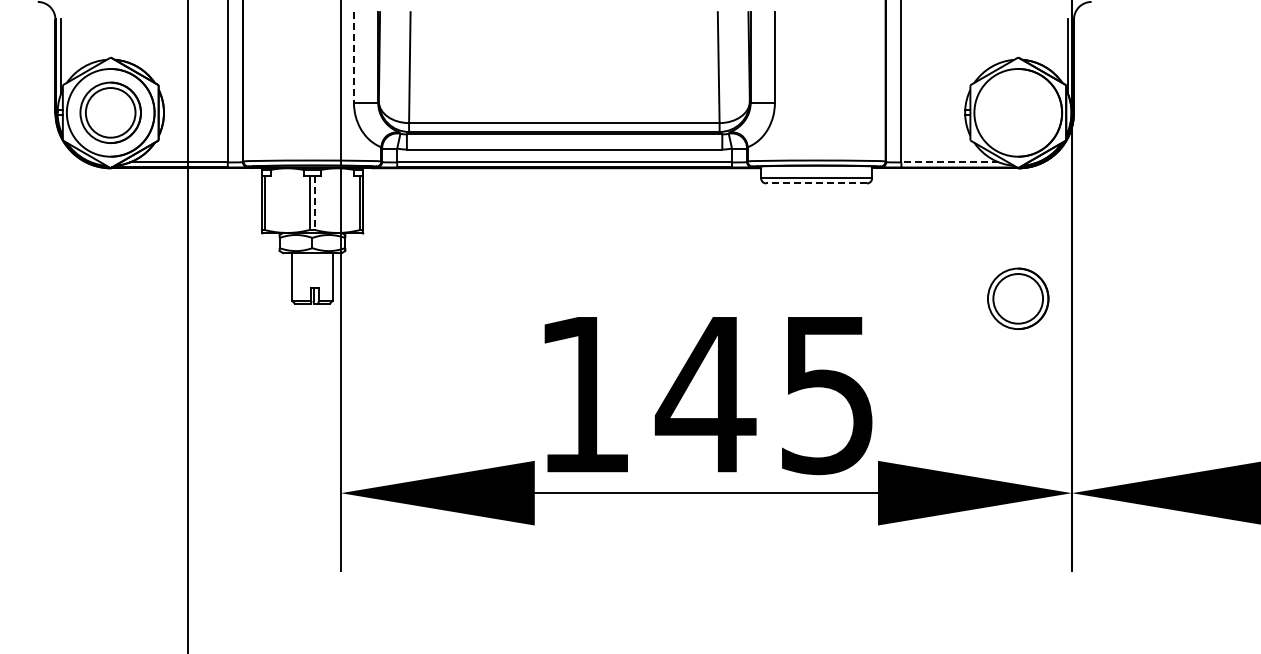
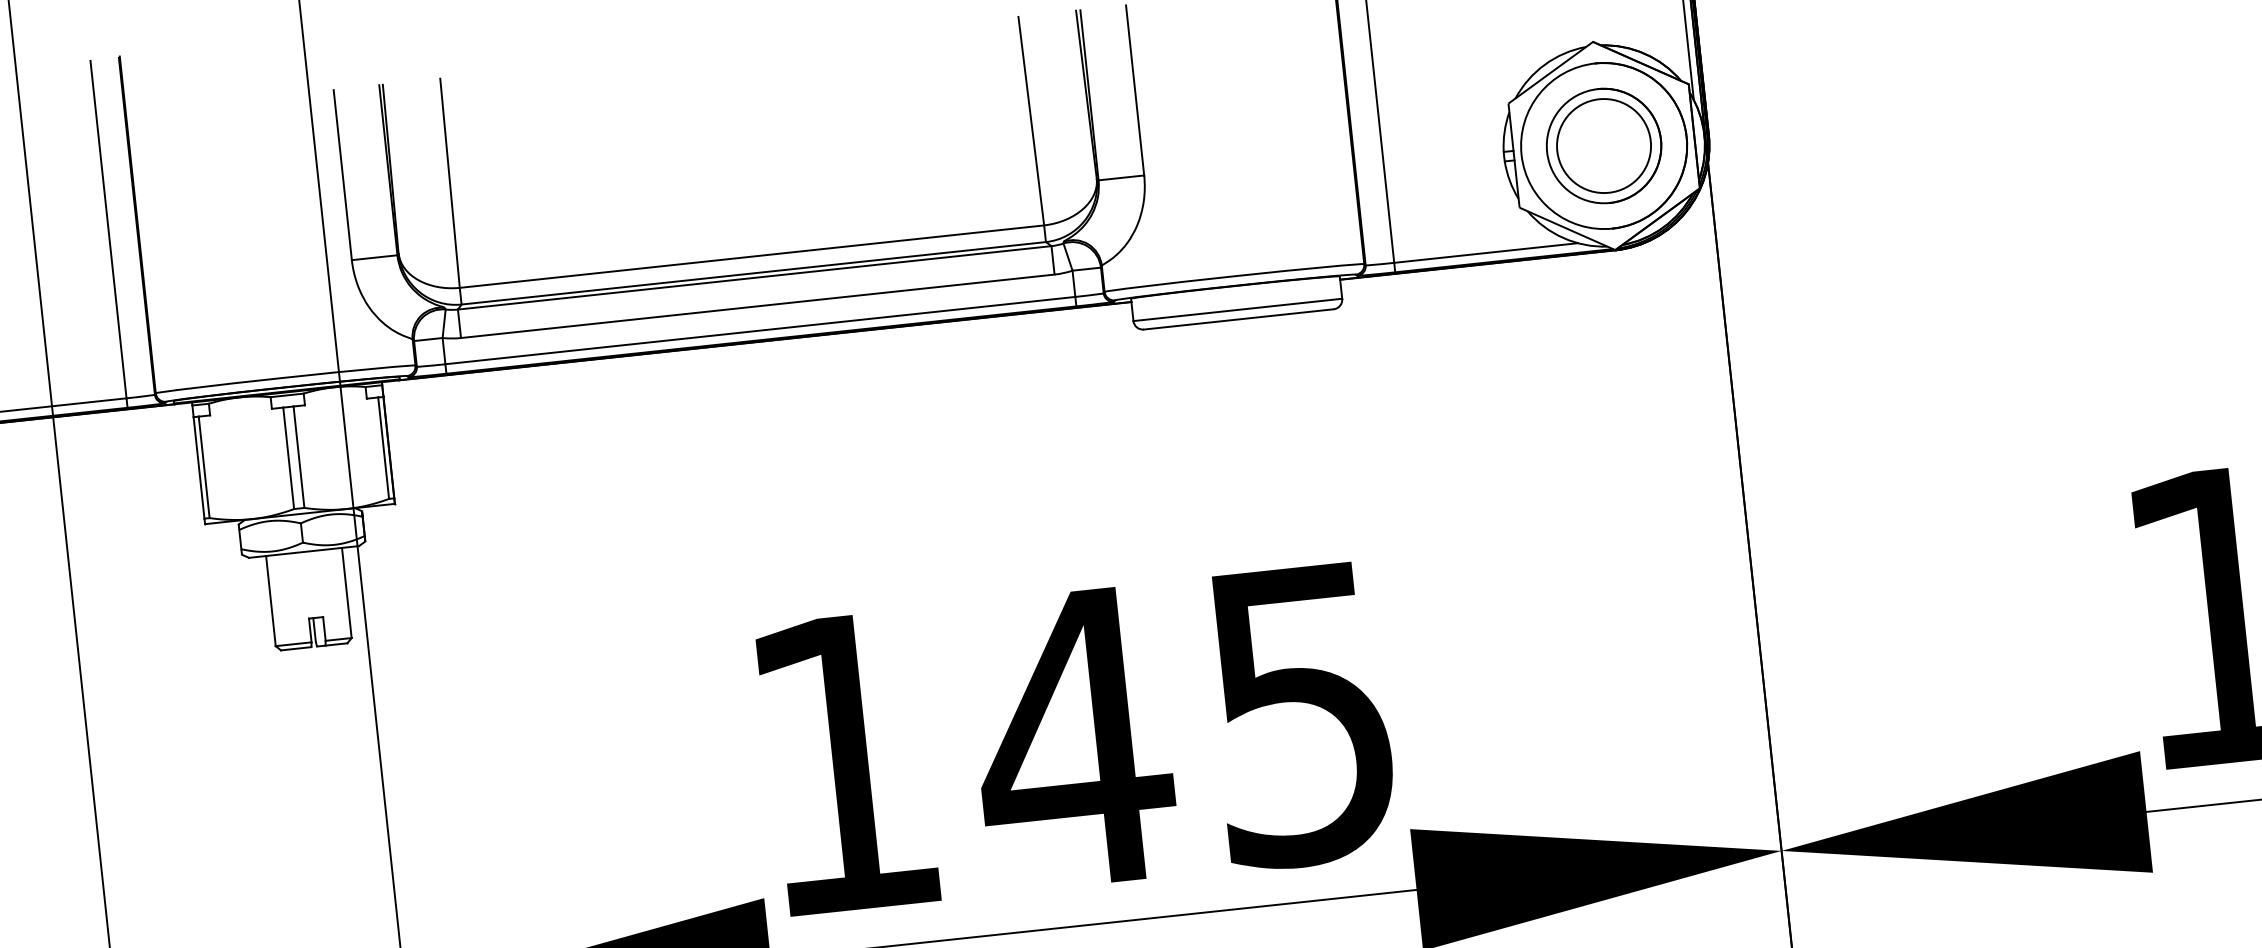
line: (353, 57) -> (341, 175), dashed -> solid
line: (950, 162) -> (1486, 253), dashed -> solid
line: (816, 183) -> (1238, 319), dashed -> solid
line: (315, 203) -> (299, 457), dashed -> solid
part: (1018, 298) -> (1604, 145), moved

